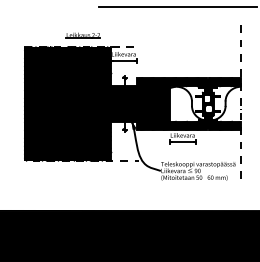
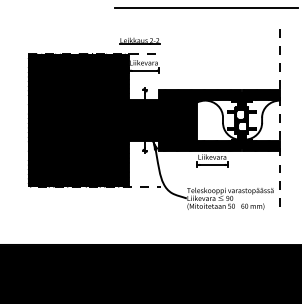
part: (82, 35) -> (138, 41), moved

